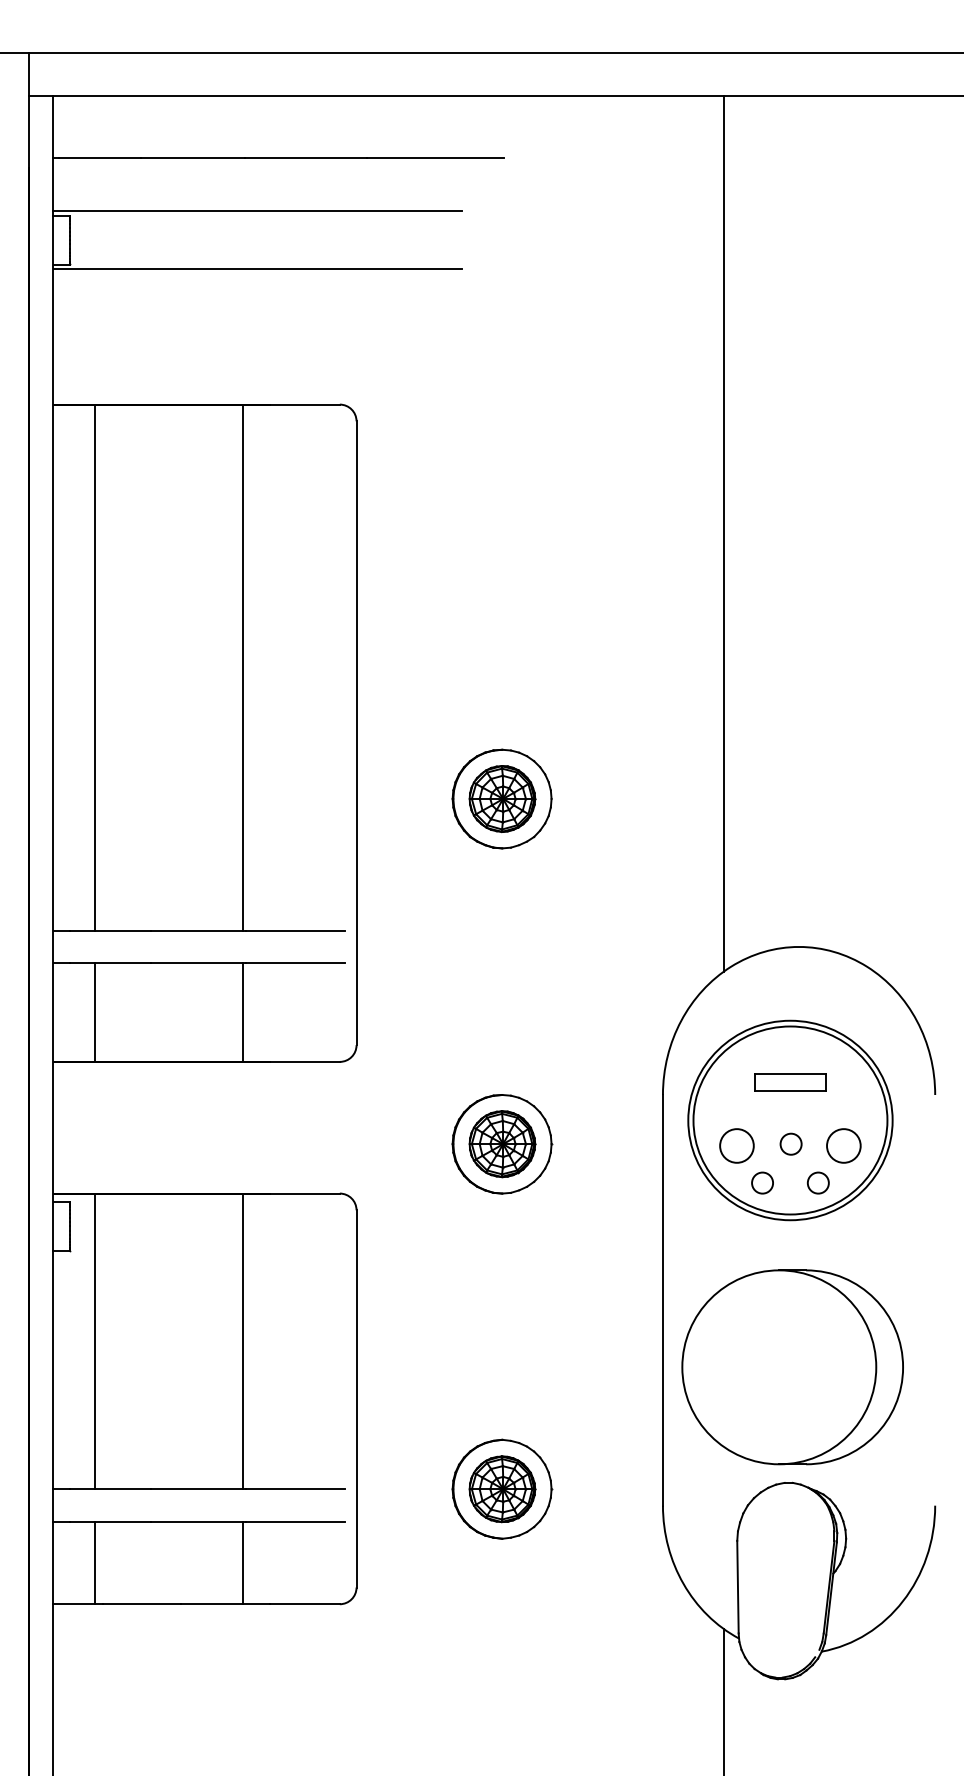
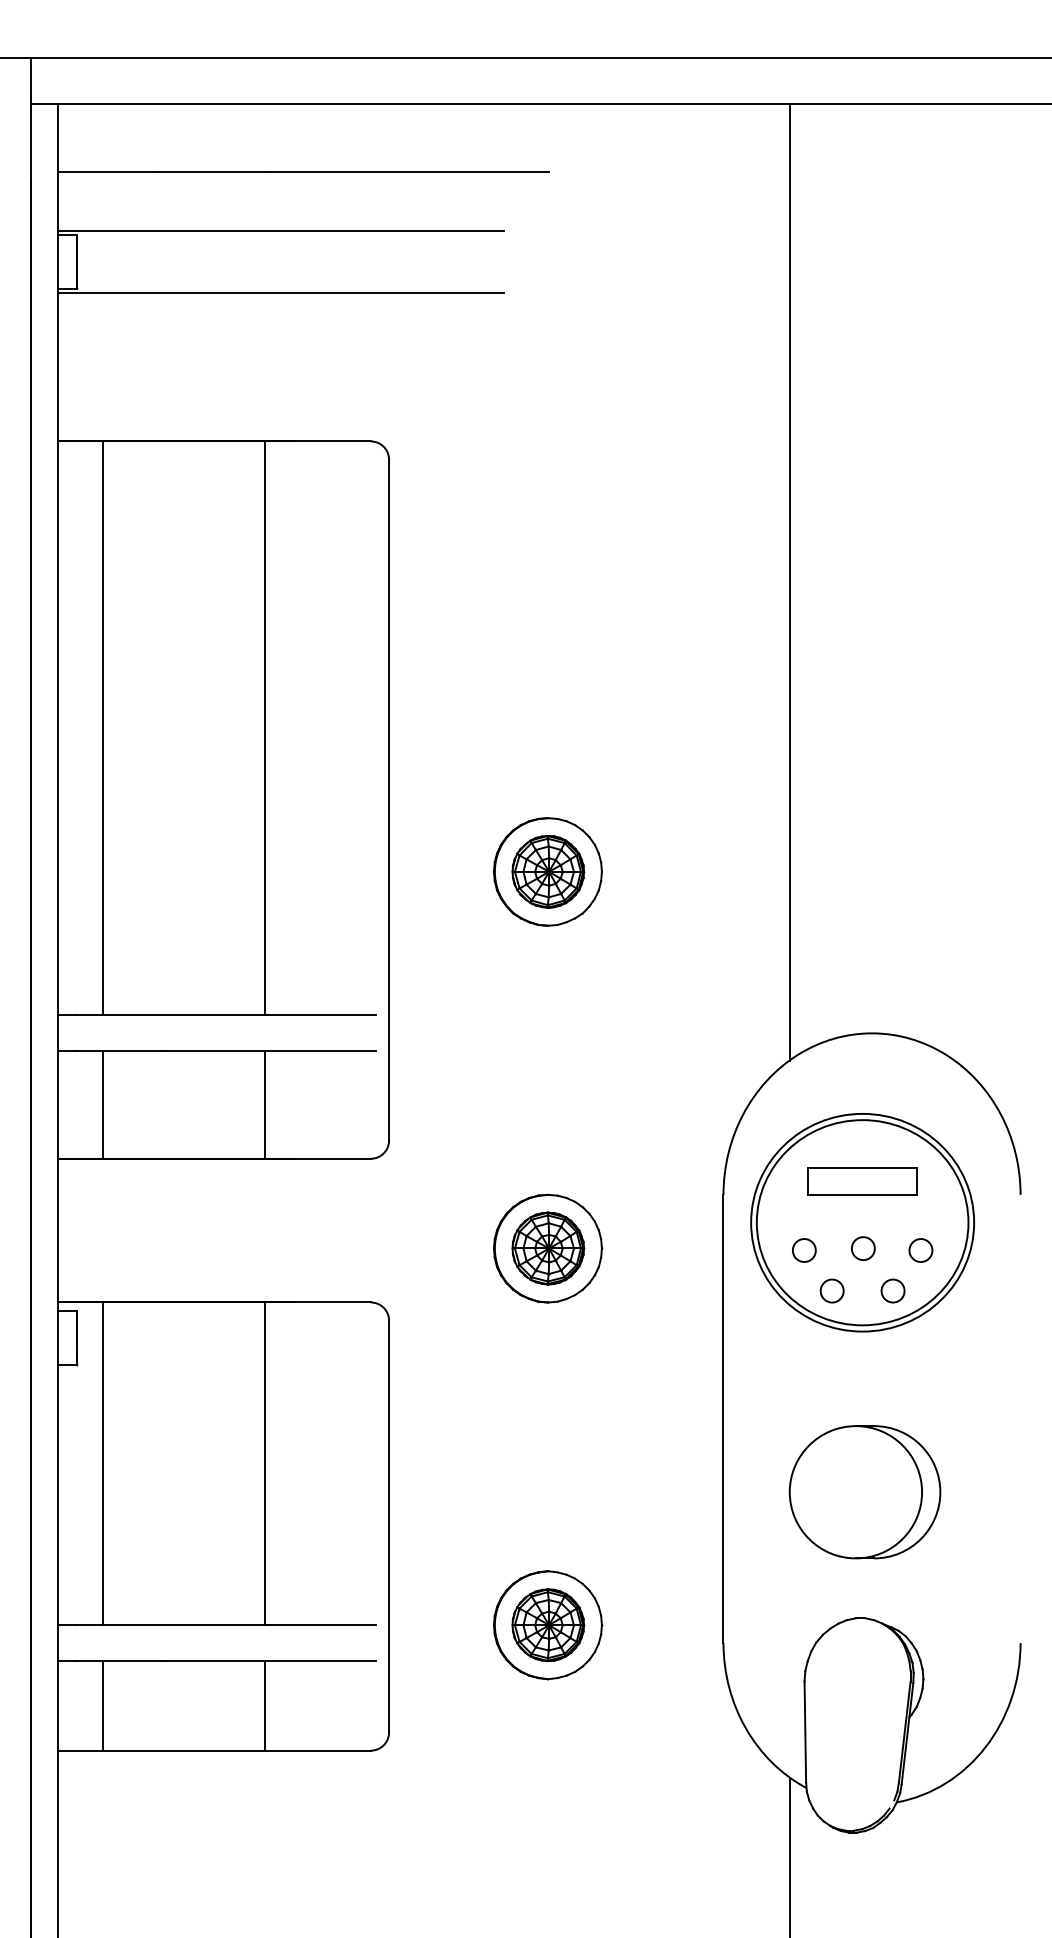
part: (790, 1082) -> (862, 1181), size x1.43
circle: (737, 1145) -> (804, 1250), size x0.62
circle: (843, 1145) -> (920, 1250), size x0.62
part: (792, 1367) -> (864, 1492), size x0.62

